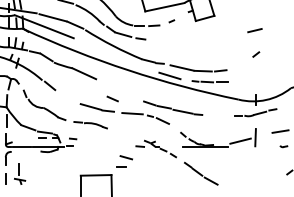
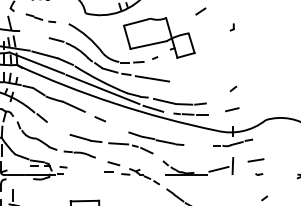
line: (255, 30) -> (232, 109), moved
line: (168, 43) -> (152, 78), added
line: (115, 55) -> (102, 89), added
line: (111, 99) -> (99, 119), moved
part: (124, 160) -> (112, 166), moved

